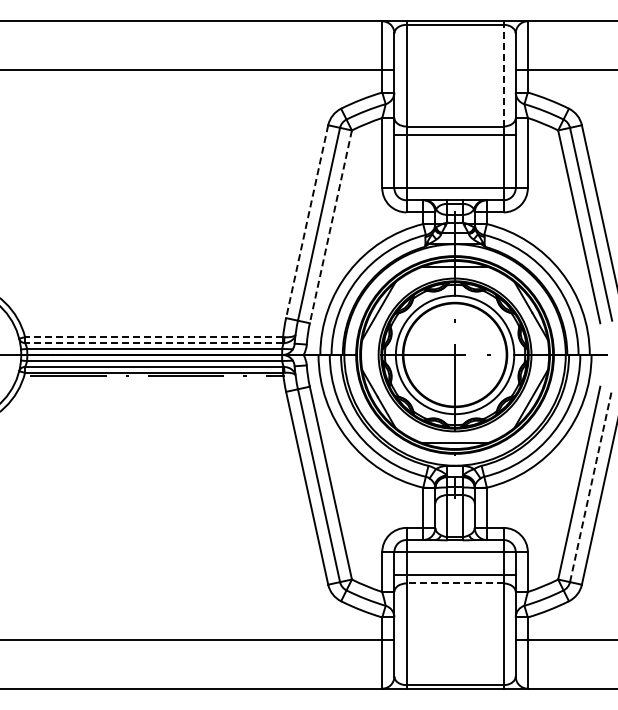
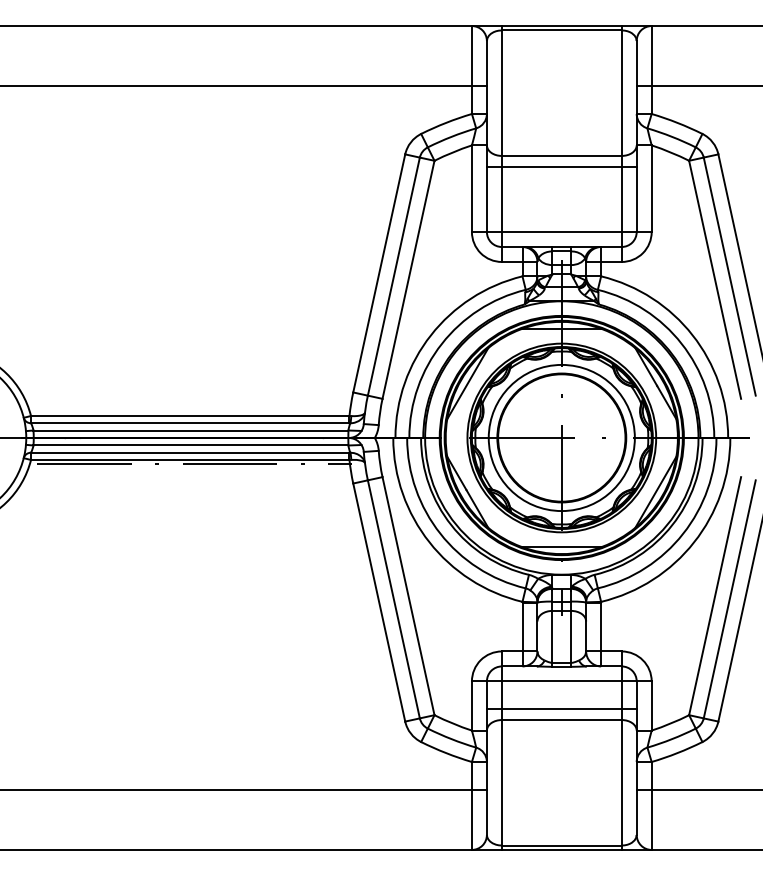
line: (503, 75) -> (621, 92), dashed -> solid
line: (307, 221) -> (379, 273), dashed -> solid
line: (330, 226) -> (408, 279), dashed -> solid
line: (154, 337) -> (190, 416), dashed -> solid
line: (154, 343) -> (190, 423), dashed -> solid
line: (591, 485) -> (730, 599), dashed -> solid
line: (455, 583) -> (562, 720), dashed -> solid

